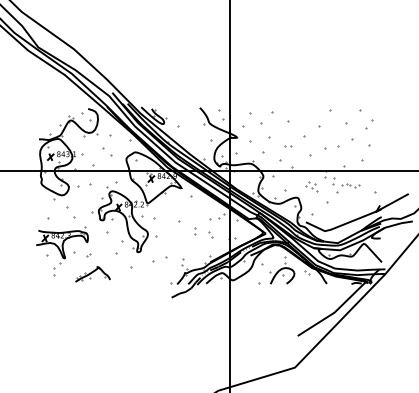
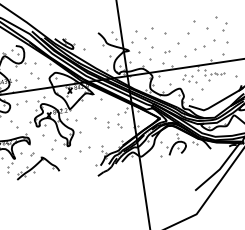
part: (311, 186) -> (189, 78), size x1.43
part: (92, 274) -> (37, 167), size x1.67

